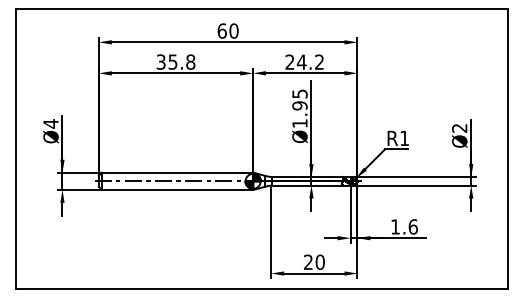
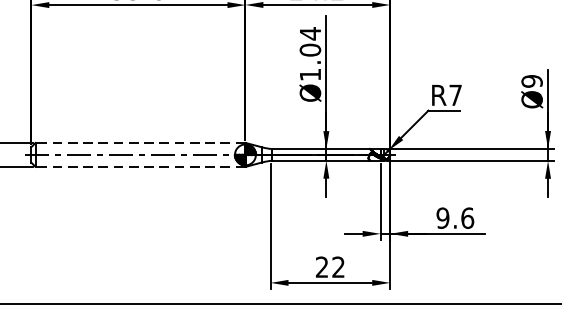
text: (299, 99) -> (309, 41), Ø1.95 -> Ø1.04
text: (459, 127) -> (531, 80), Ø2 -> Ø9
text: (404, 137) -> (455, 94), R1 -> R7
line: (177, 172) -> (140, 142), solid -> dashed
line: (177, 189) -> (140, 166), solid -> dashed
text: (395, 226) -> (442, 217), 1.6 -> 9.6
text: (319, 261) -> (337, 266), 20 -> 22

